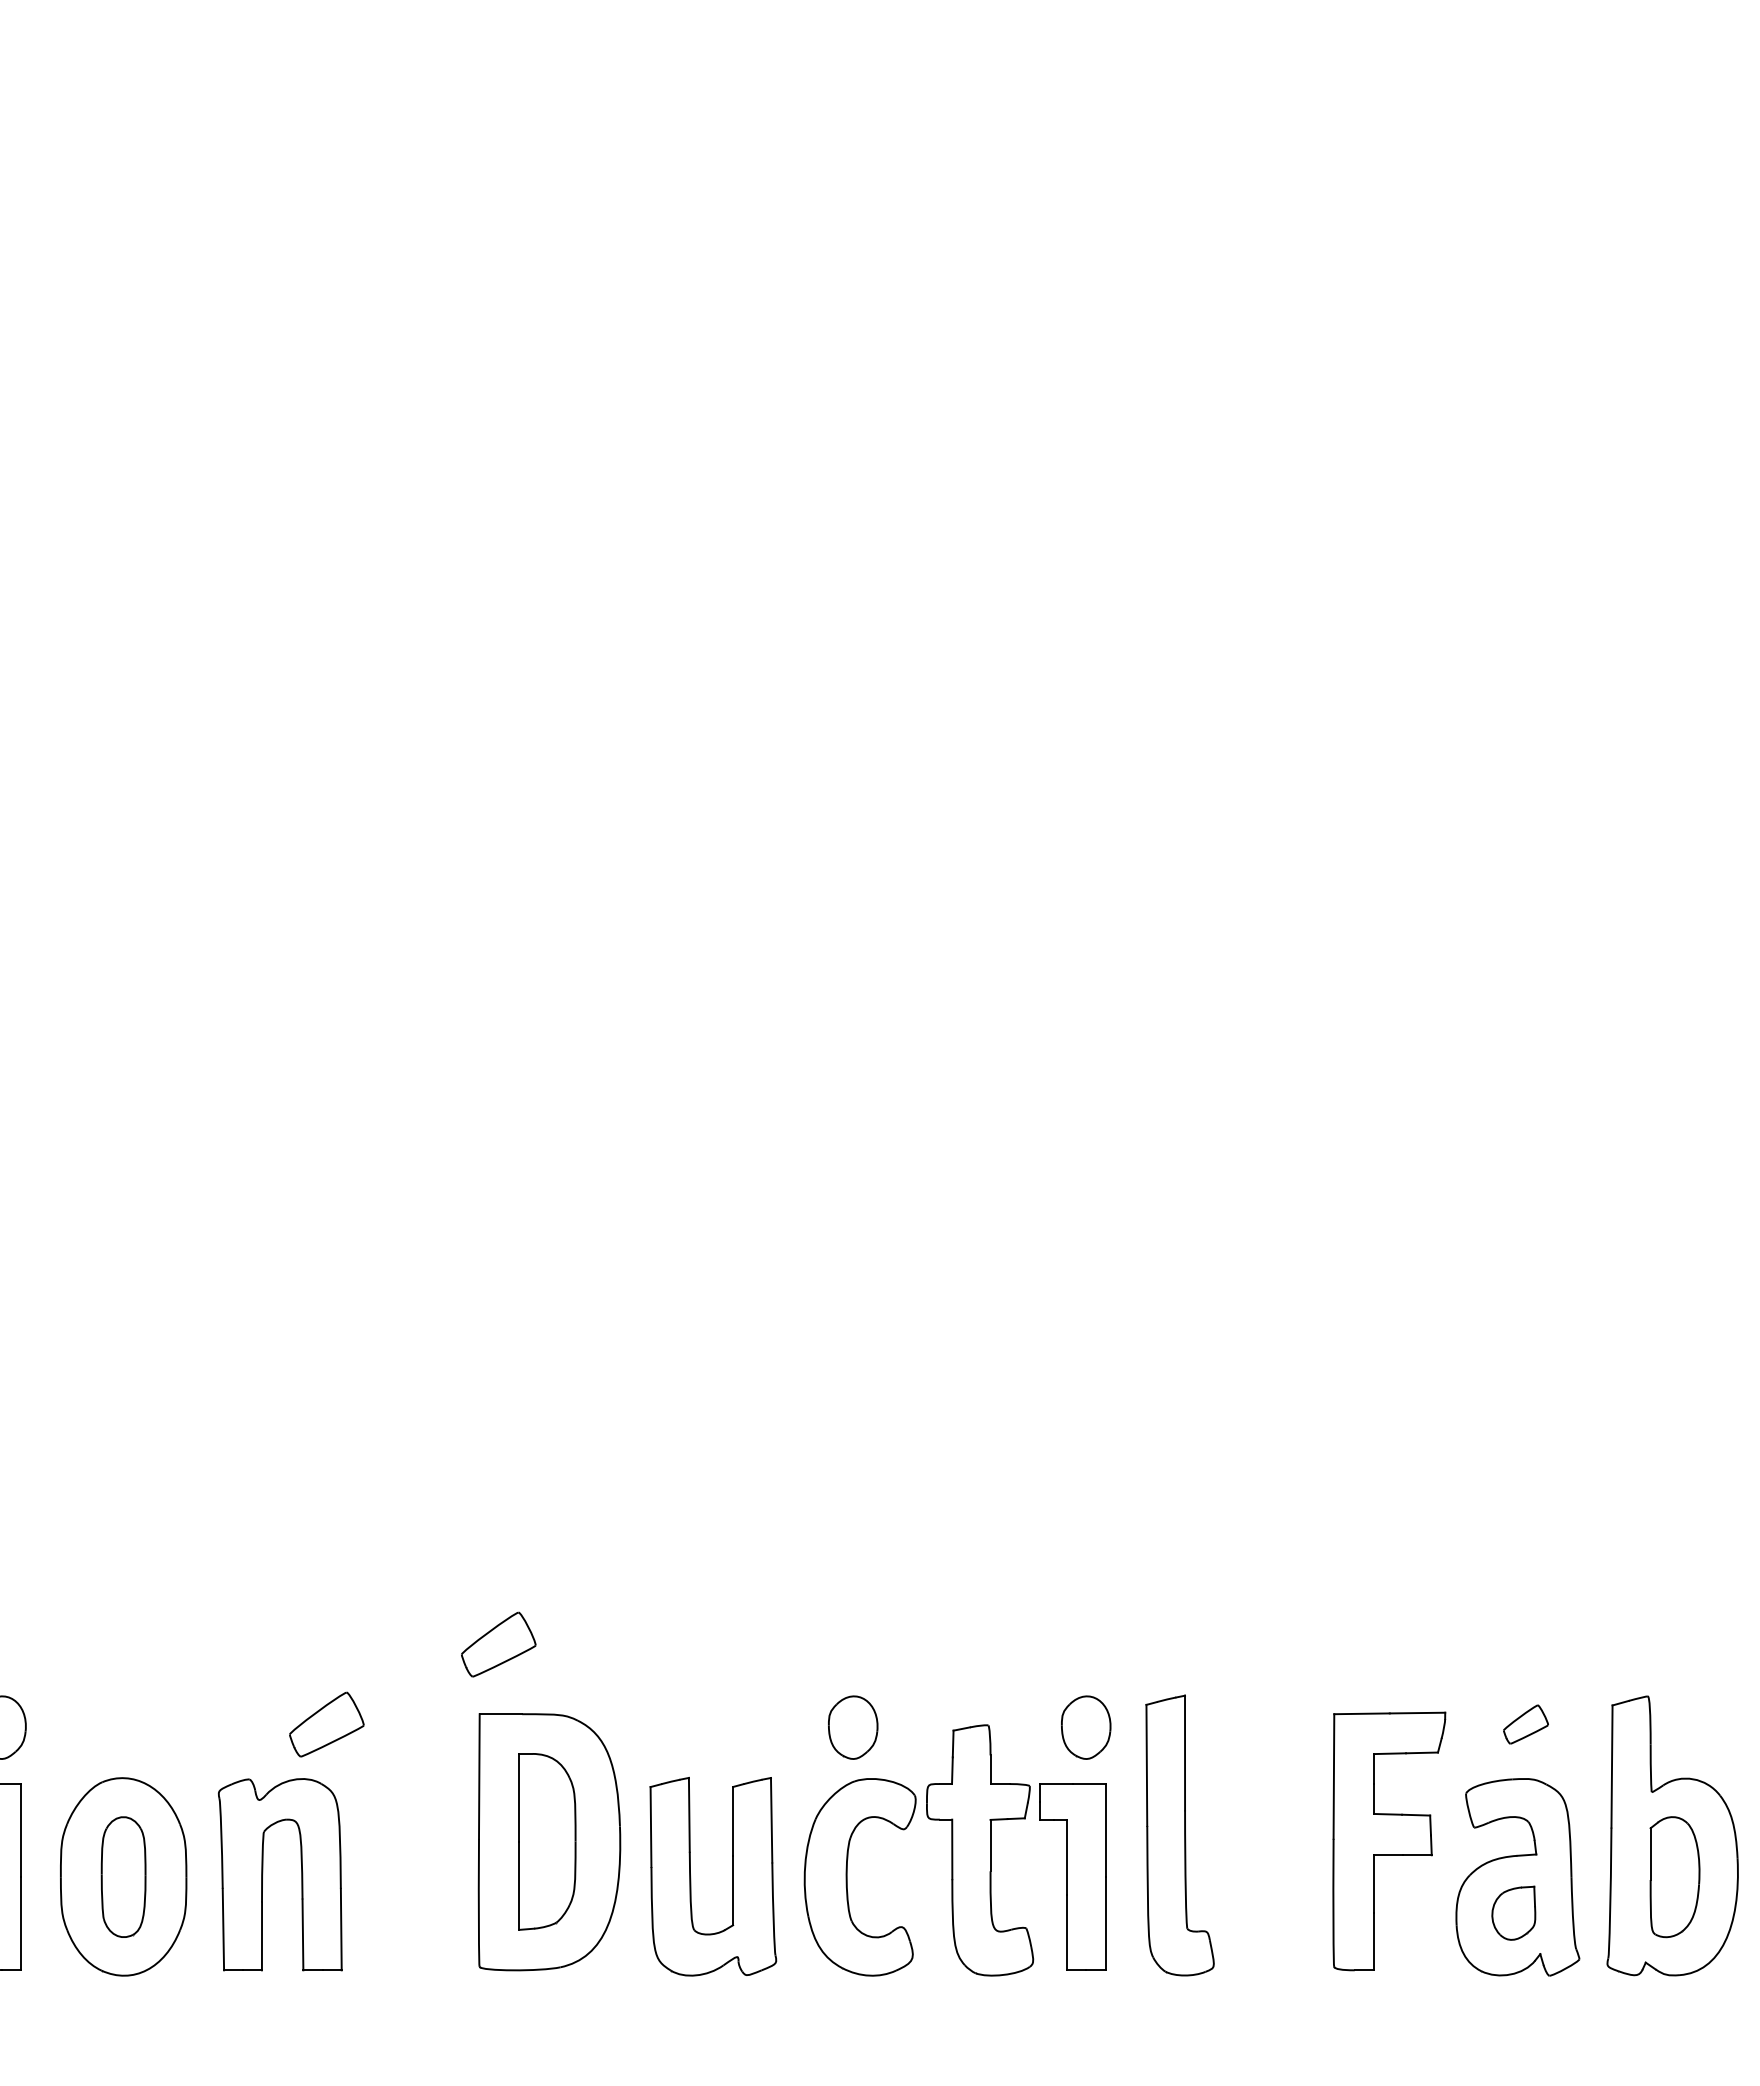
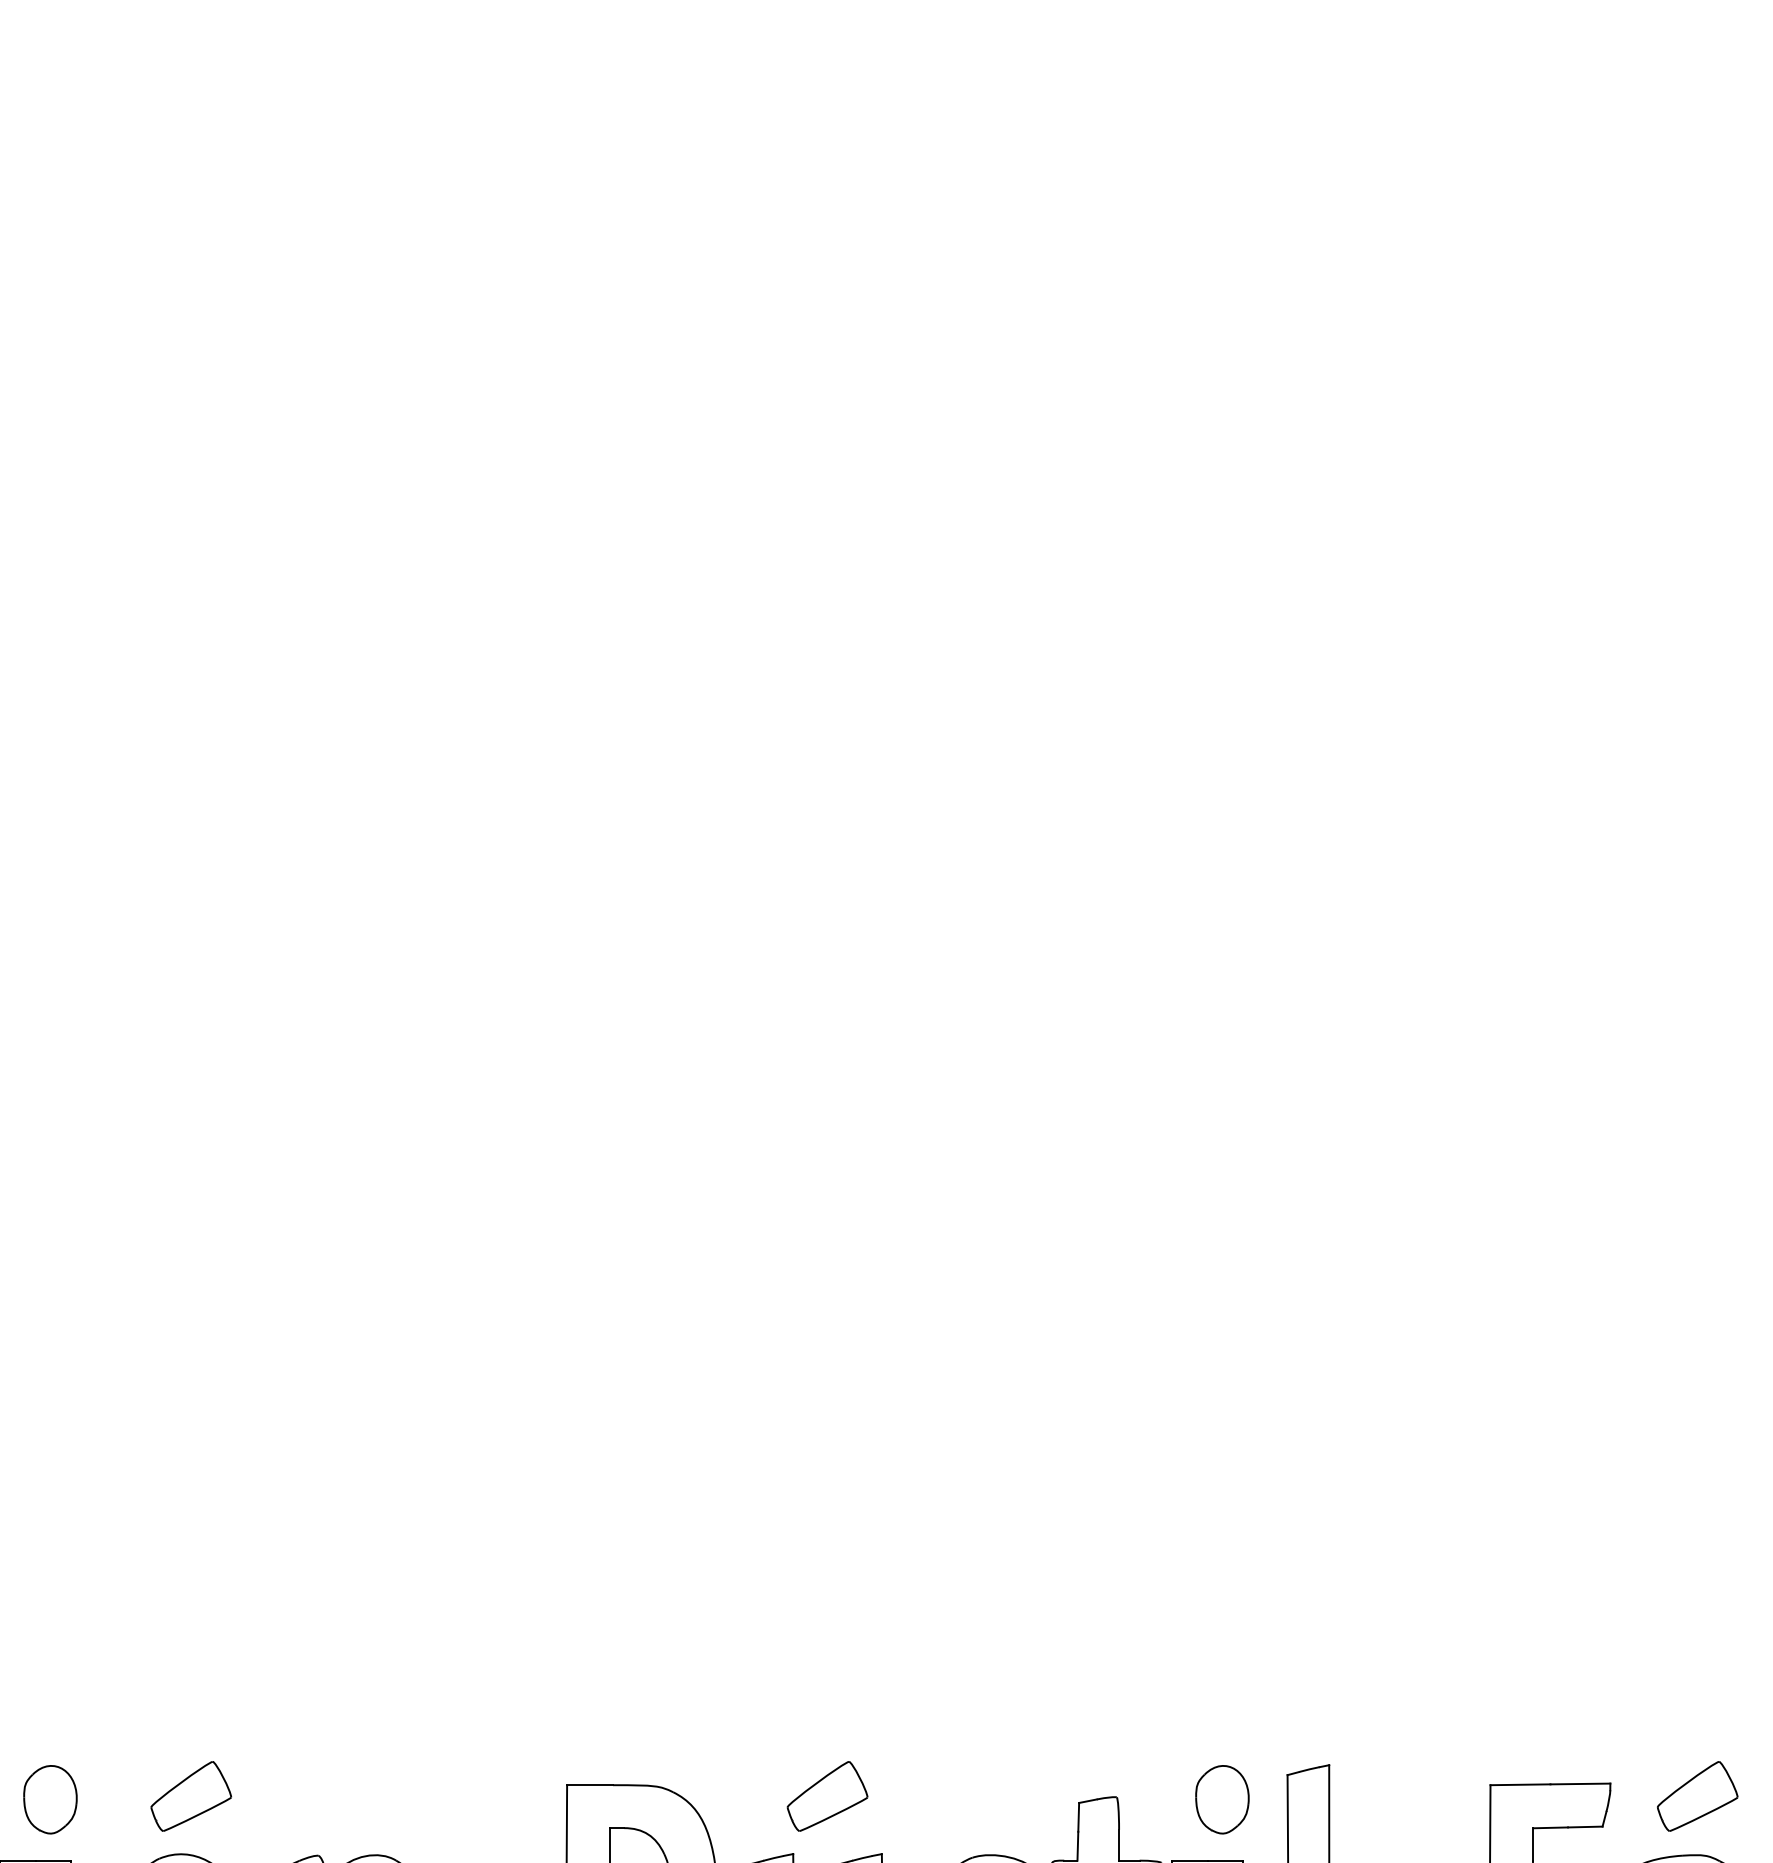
part: (498, 1644) -> (827, 1796), moved
part: (326, 1724) -> (190, 1796), moved
part: (1525, 1724) -> (1697, 1796), size x1.67
part: (853, 1727) -> (971, 1799), removed

